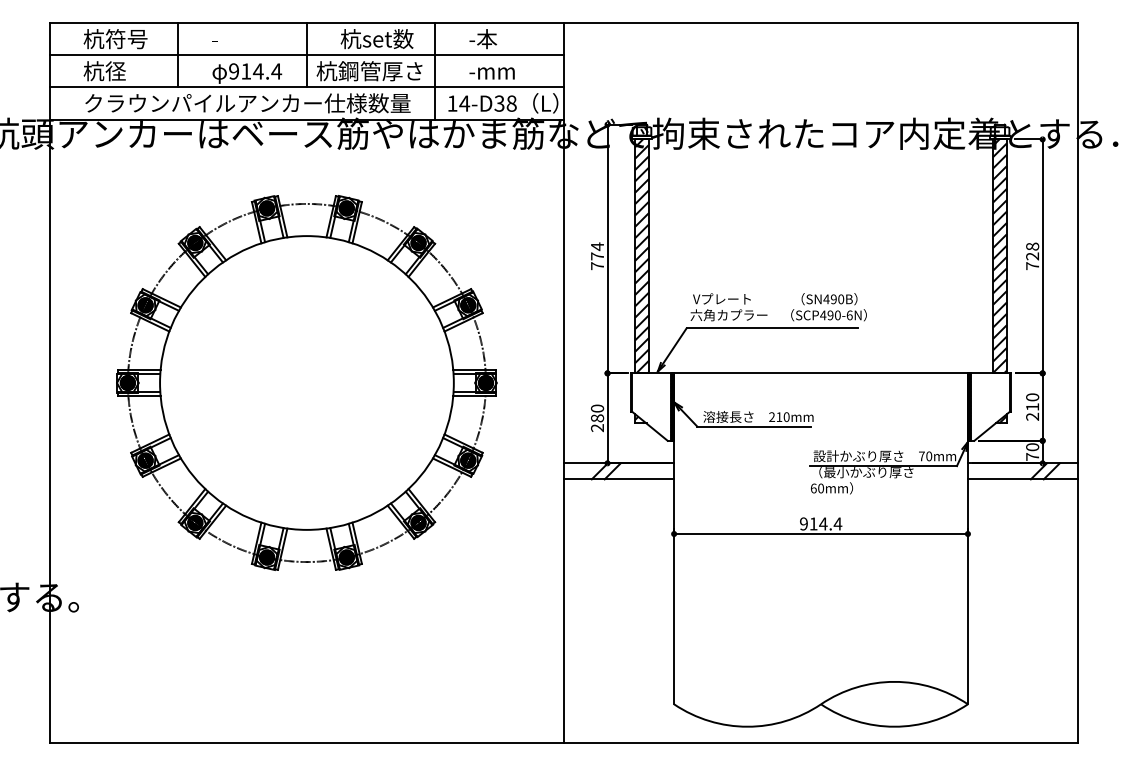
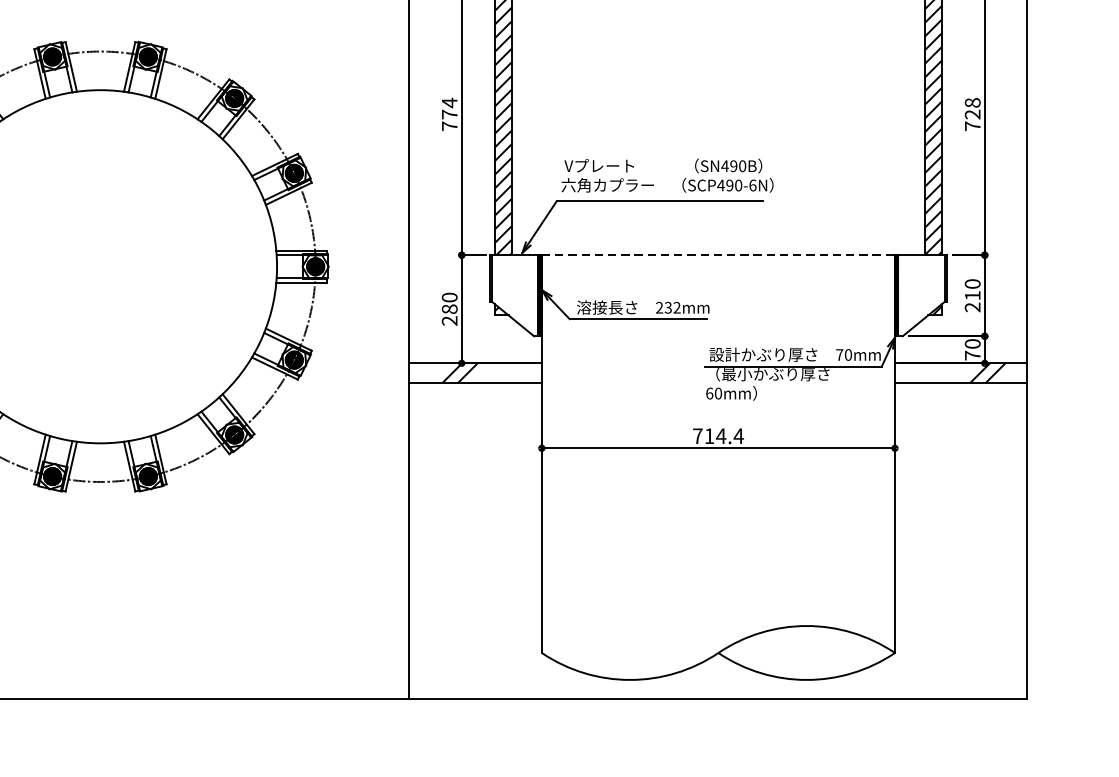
line: (821, 373) -> (718, 255), solid -> dashed
text: (782, 417) -> (672, 308), 210mm -> 232mm
text: (803, 523) -> (697, 435), 914.4 -> 714.4

